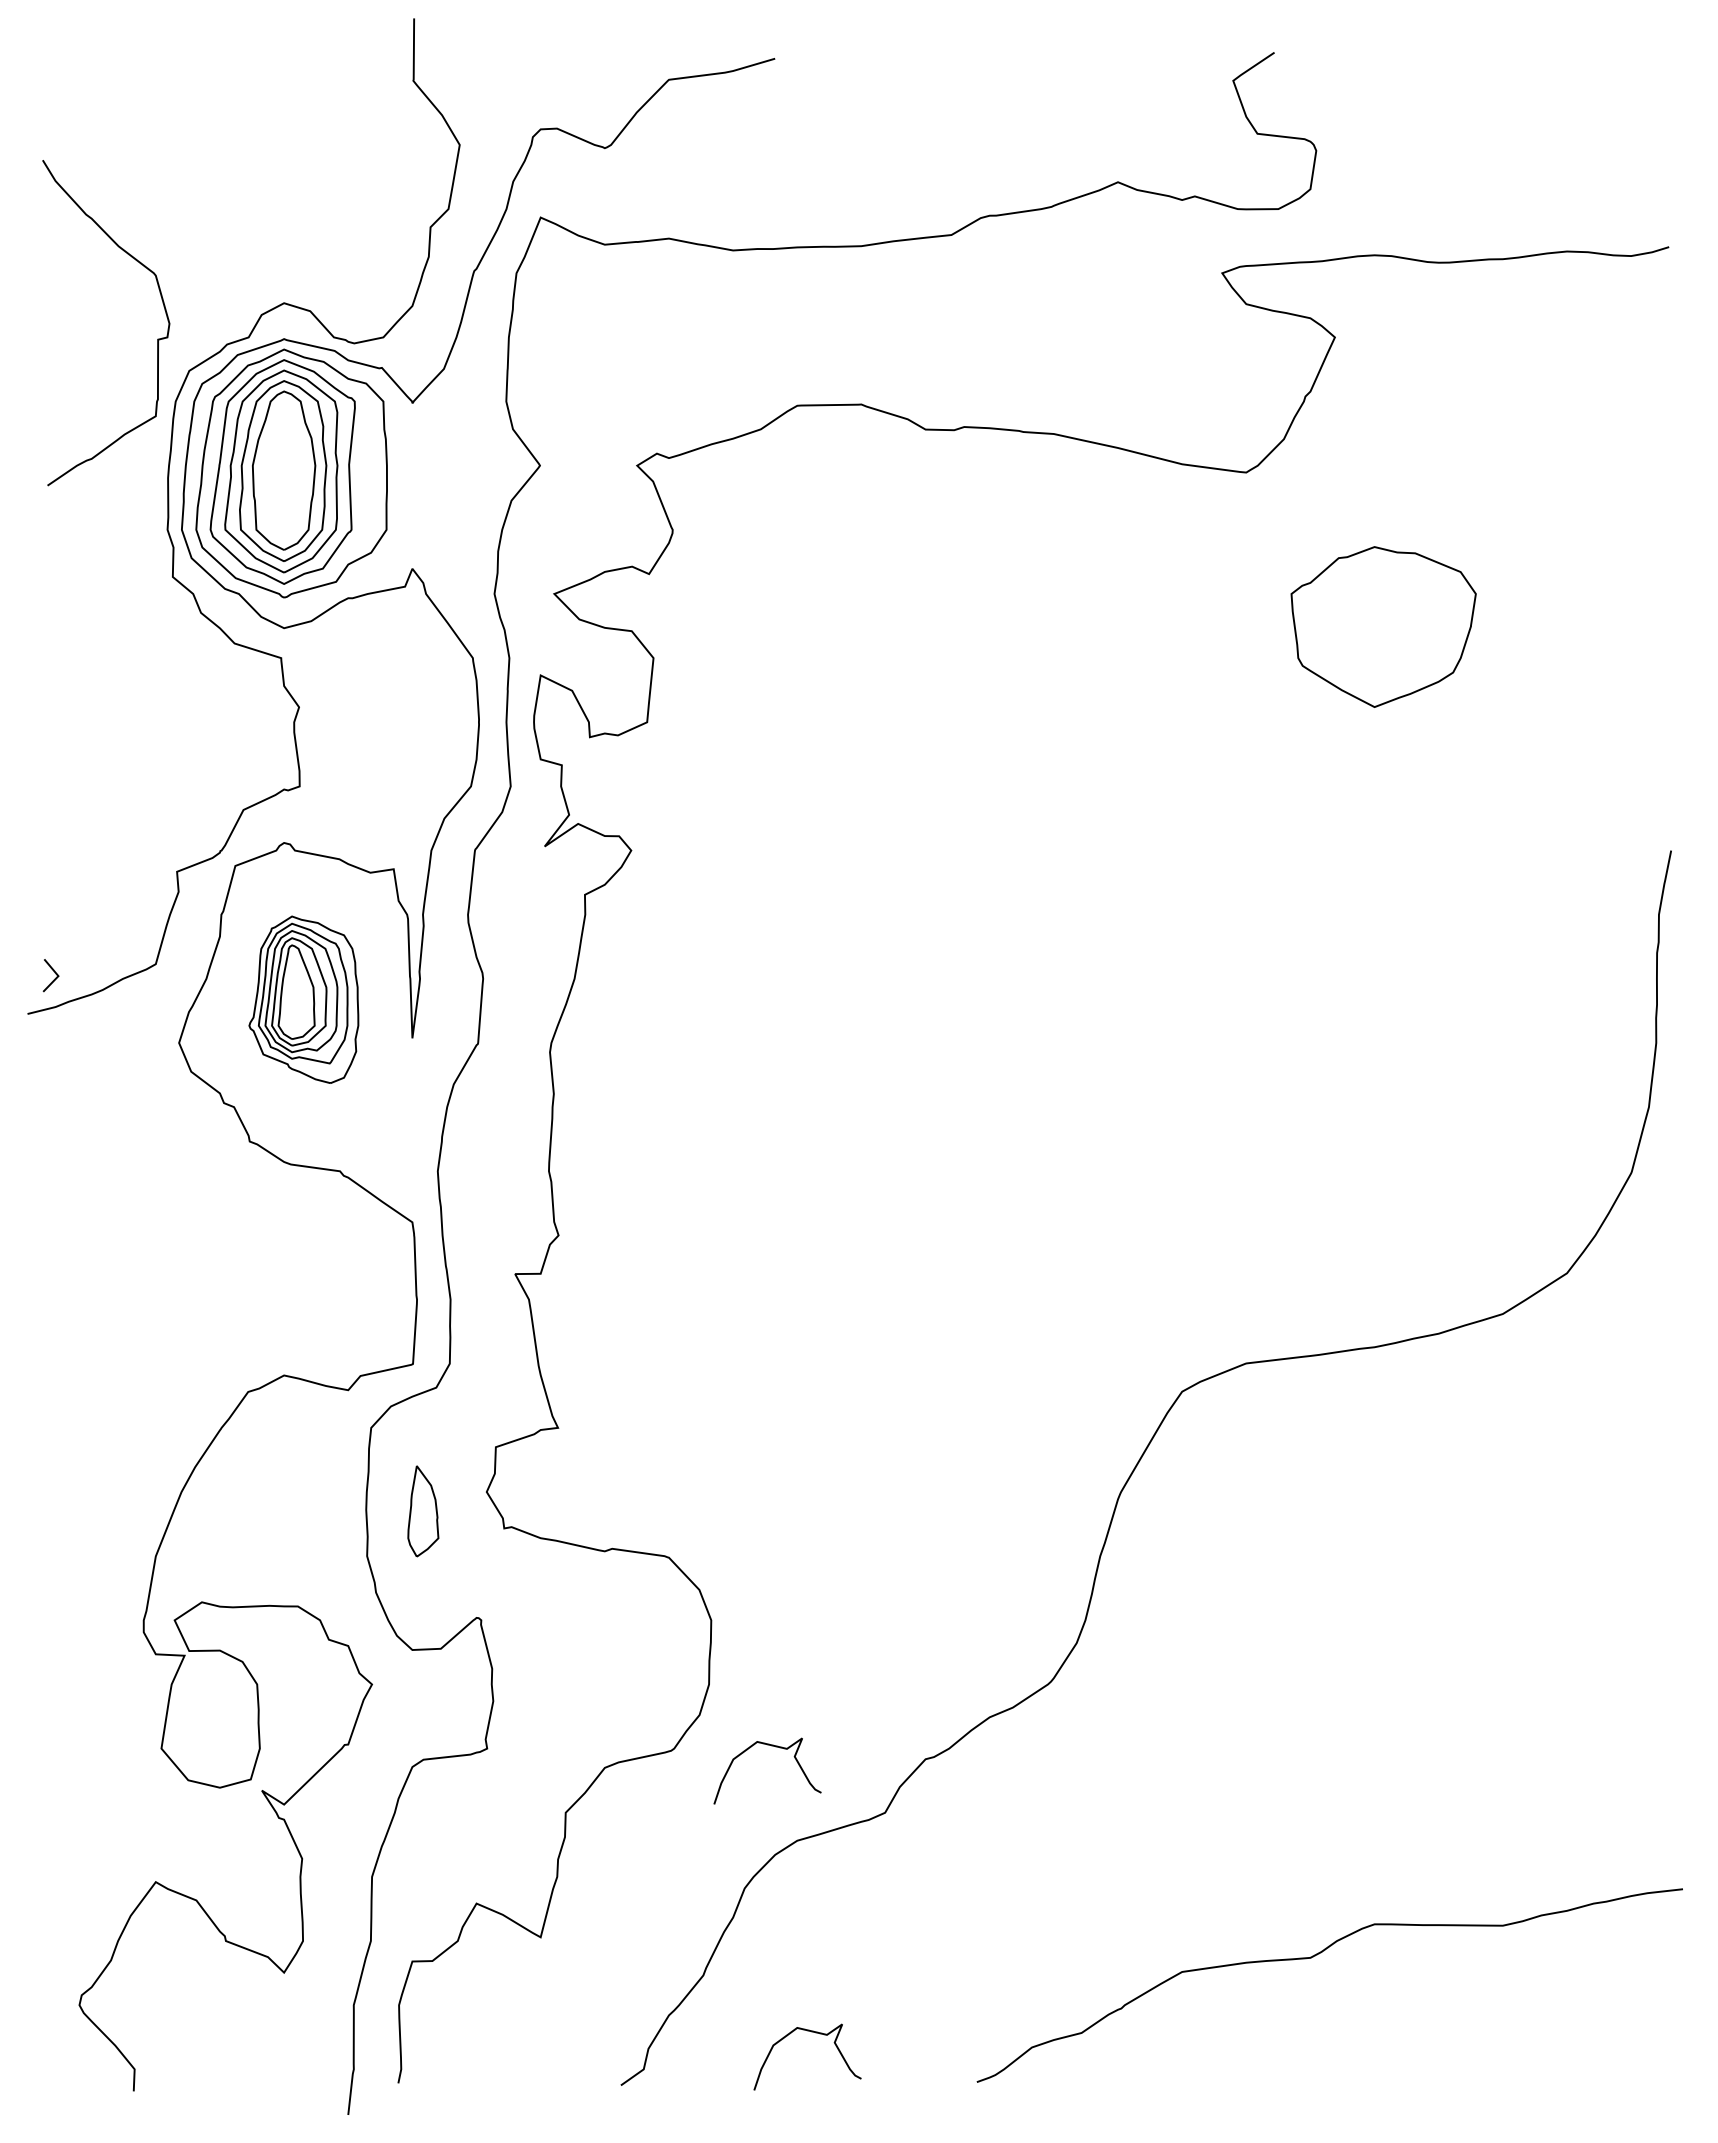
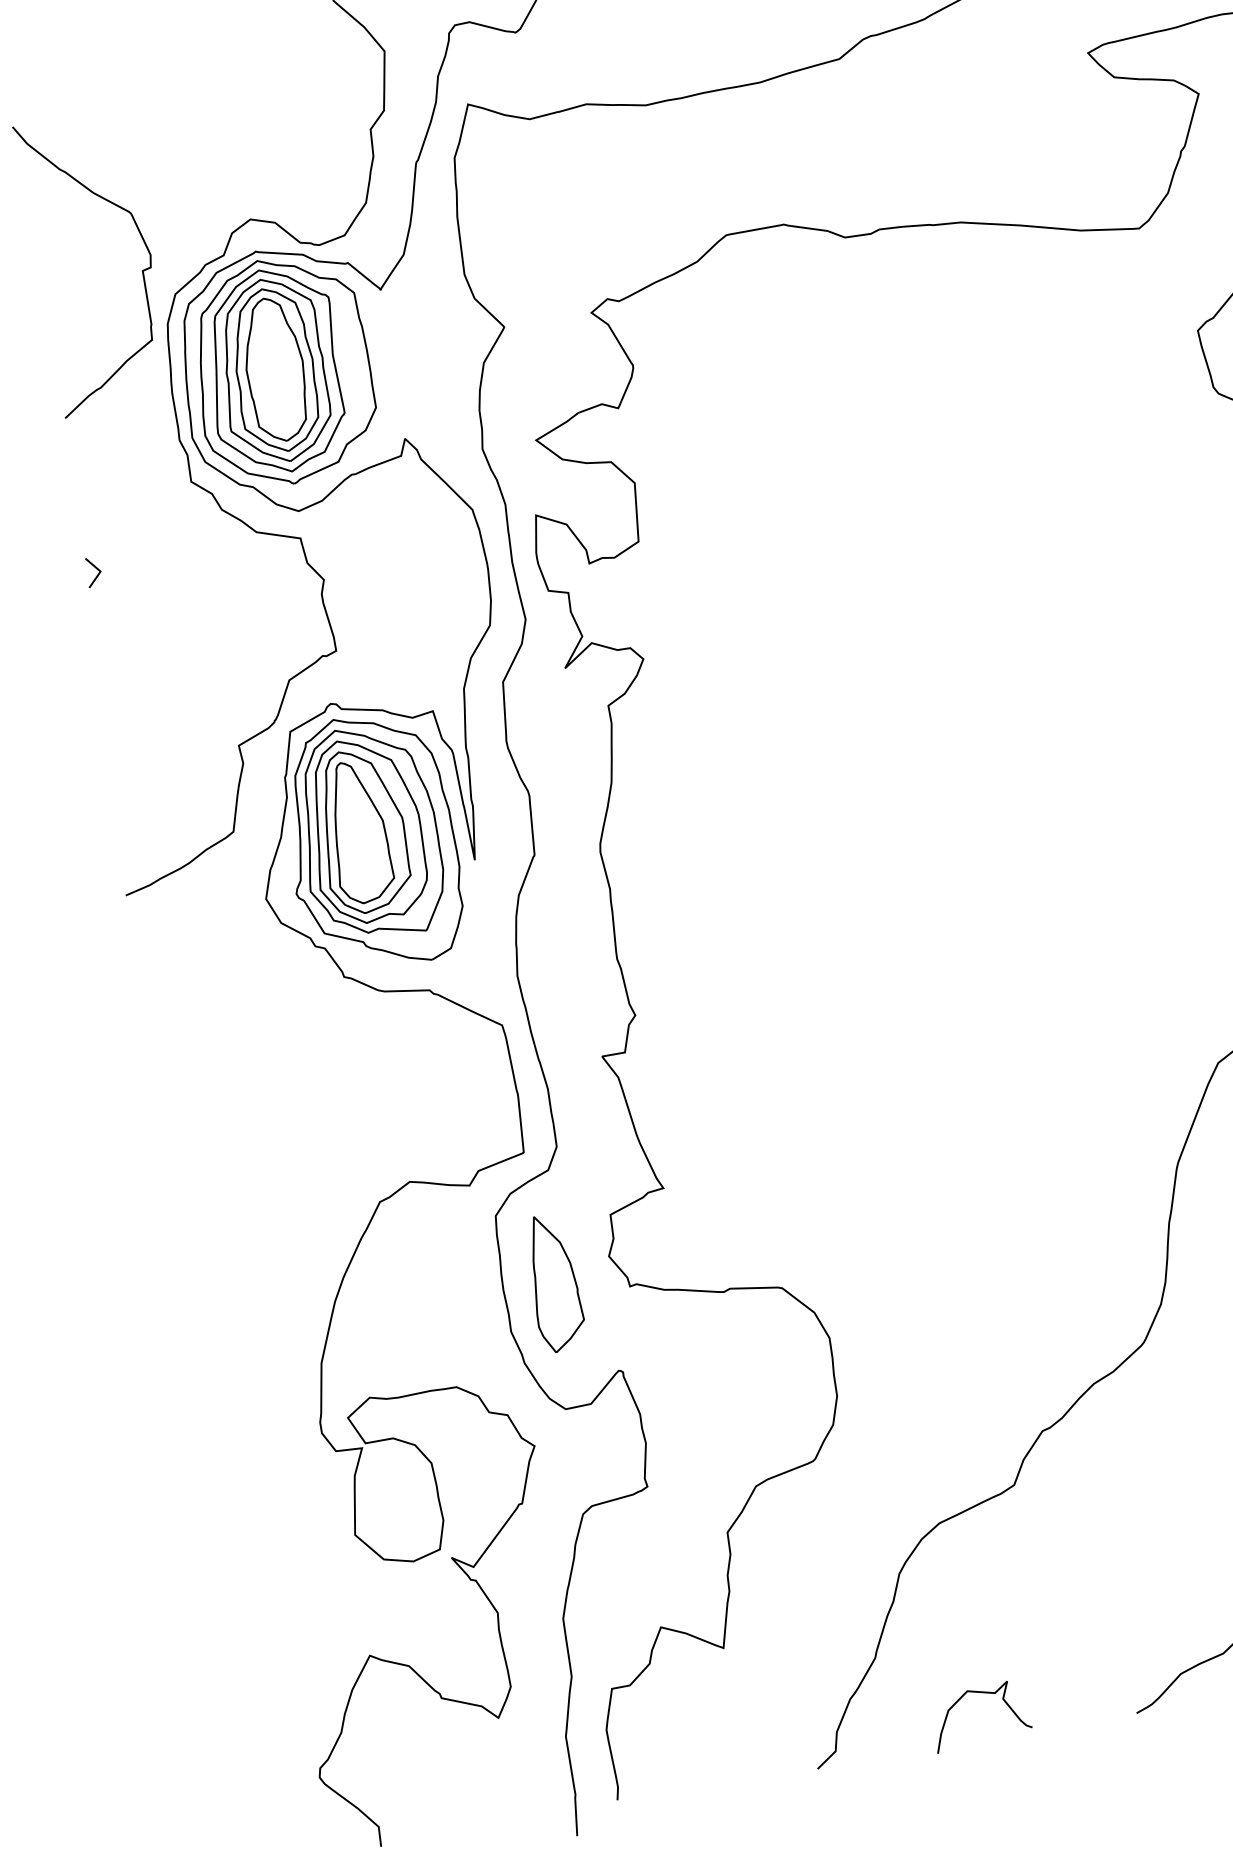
line: (53, 971) -> (95, 568), moved
part: (303, 999) -> (371, 841), size x1.67
part: (423, 1511) -> (555, 1283), size x1.67
curve: (771, 1746) -> (902, 1442), removed

